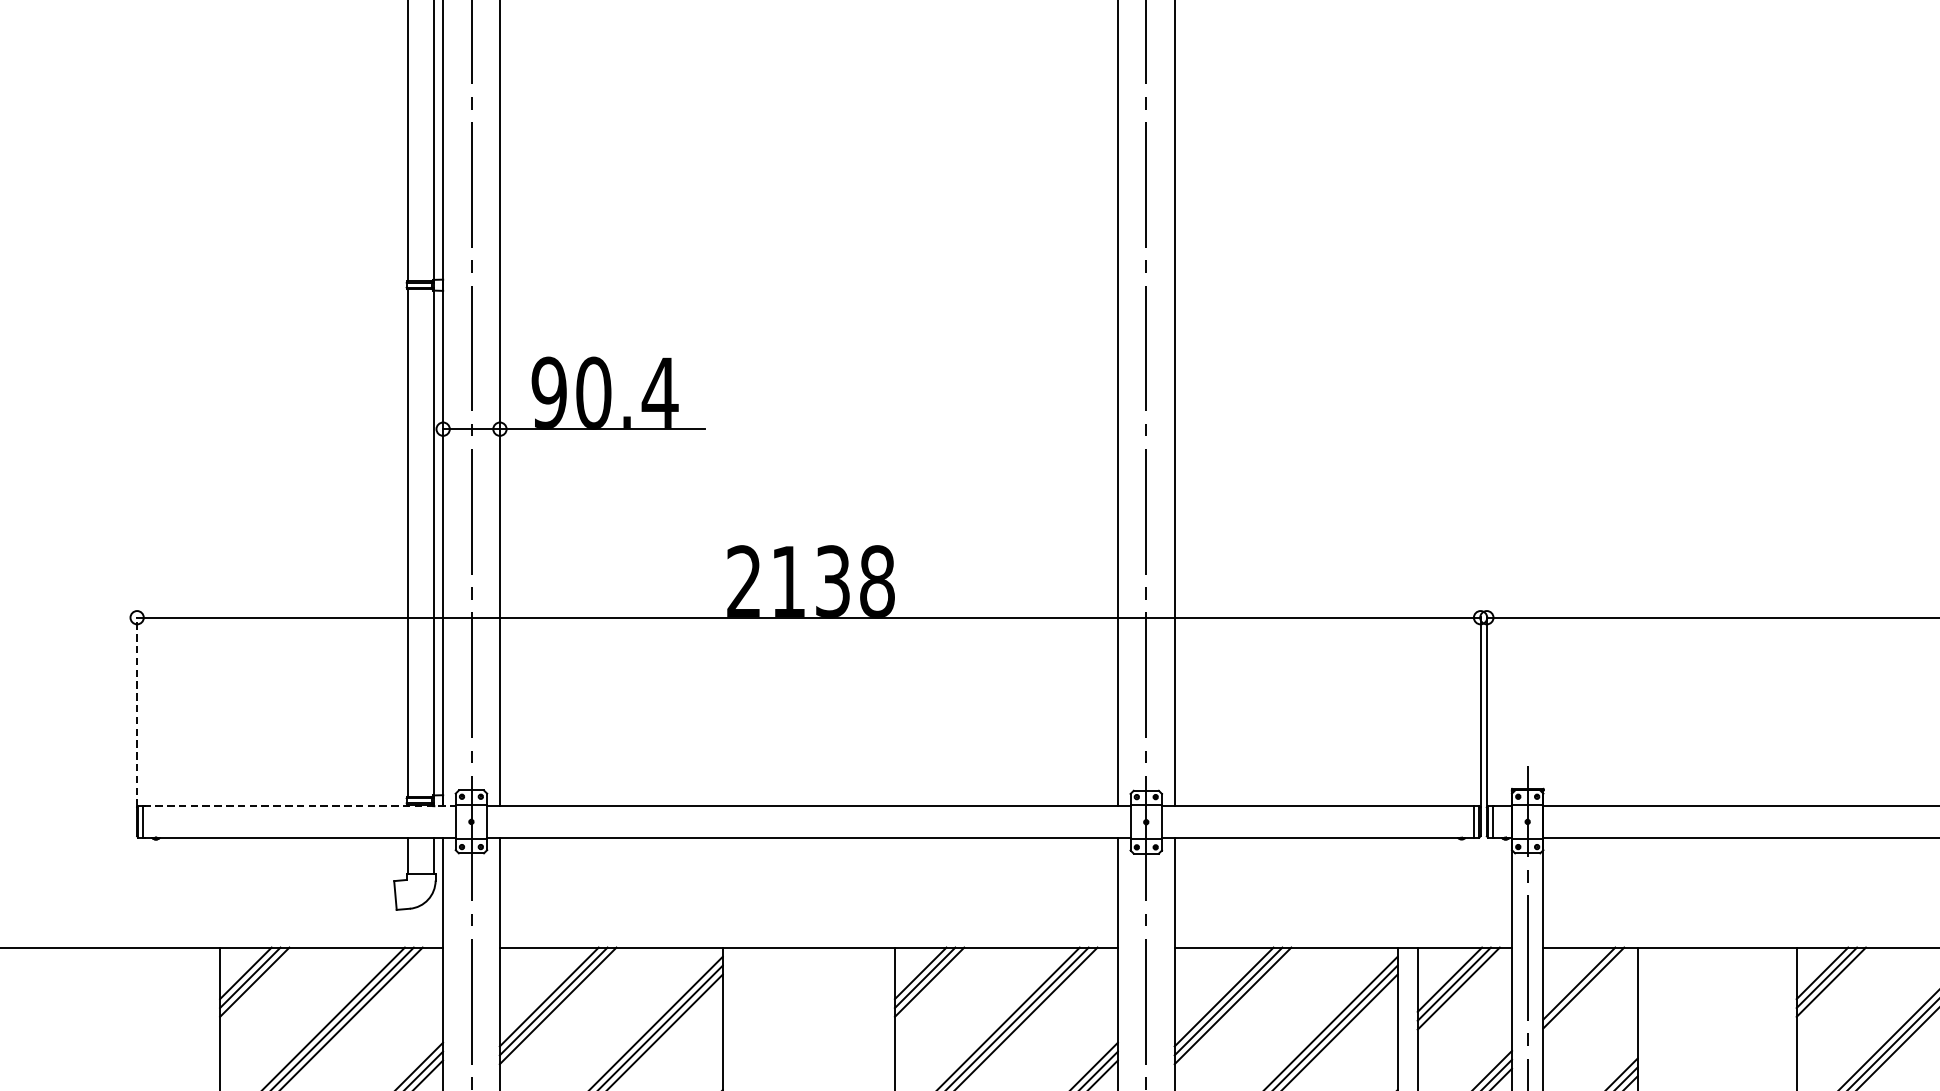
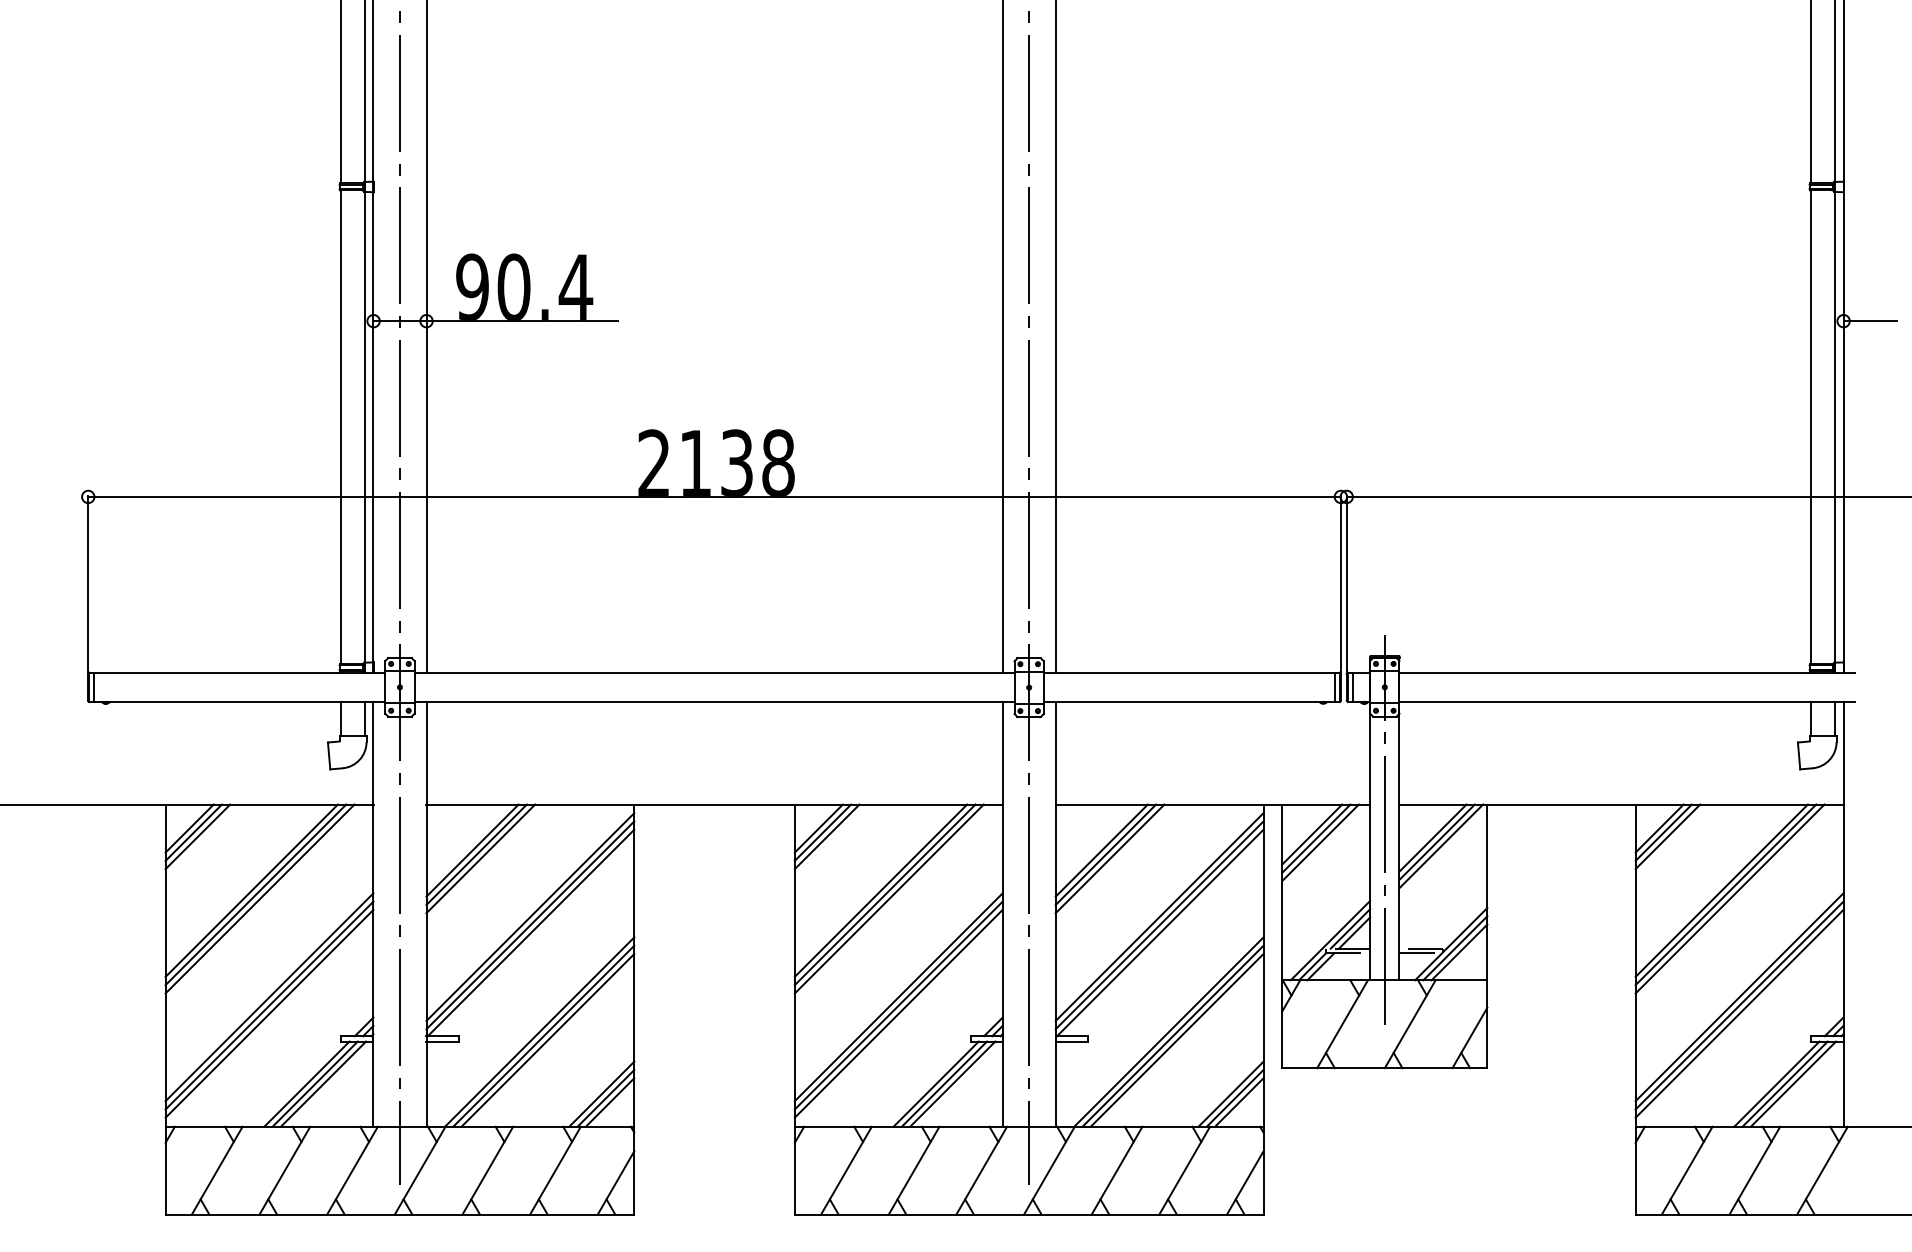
line: (137, 711) -> (88, 584), dashed -> solid
line: (299, 805) -> (239, 672), dashed -> solid
line: (1588, 992) -> (1441, 846), added

